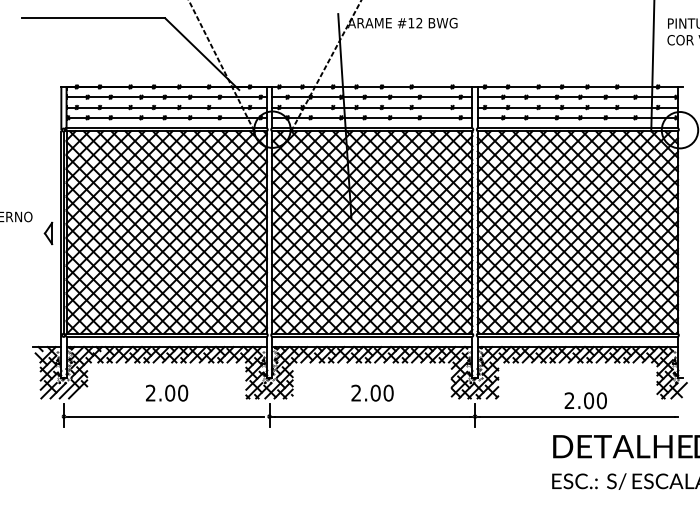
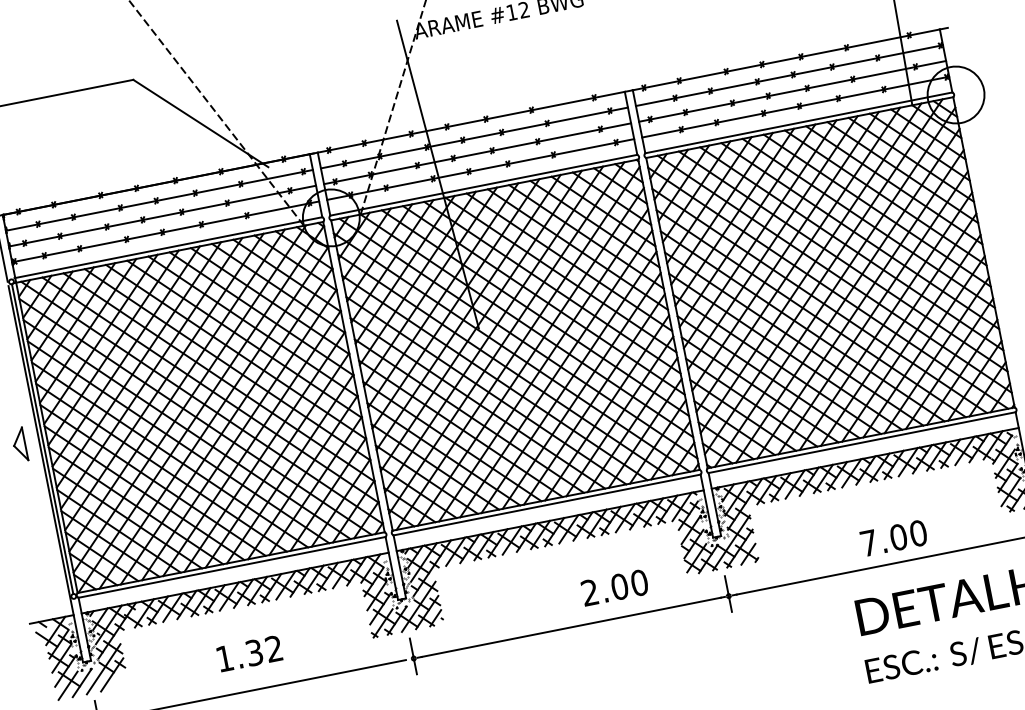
text: (166, 392) -> (248, 652), 2.00 -> 1.32
text: (372, 392) -> (614, 586), moved
text: (569, 400) -> (868, 542), 2.00 -> 7.00

